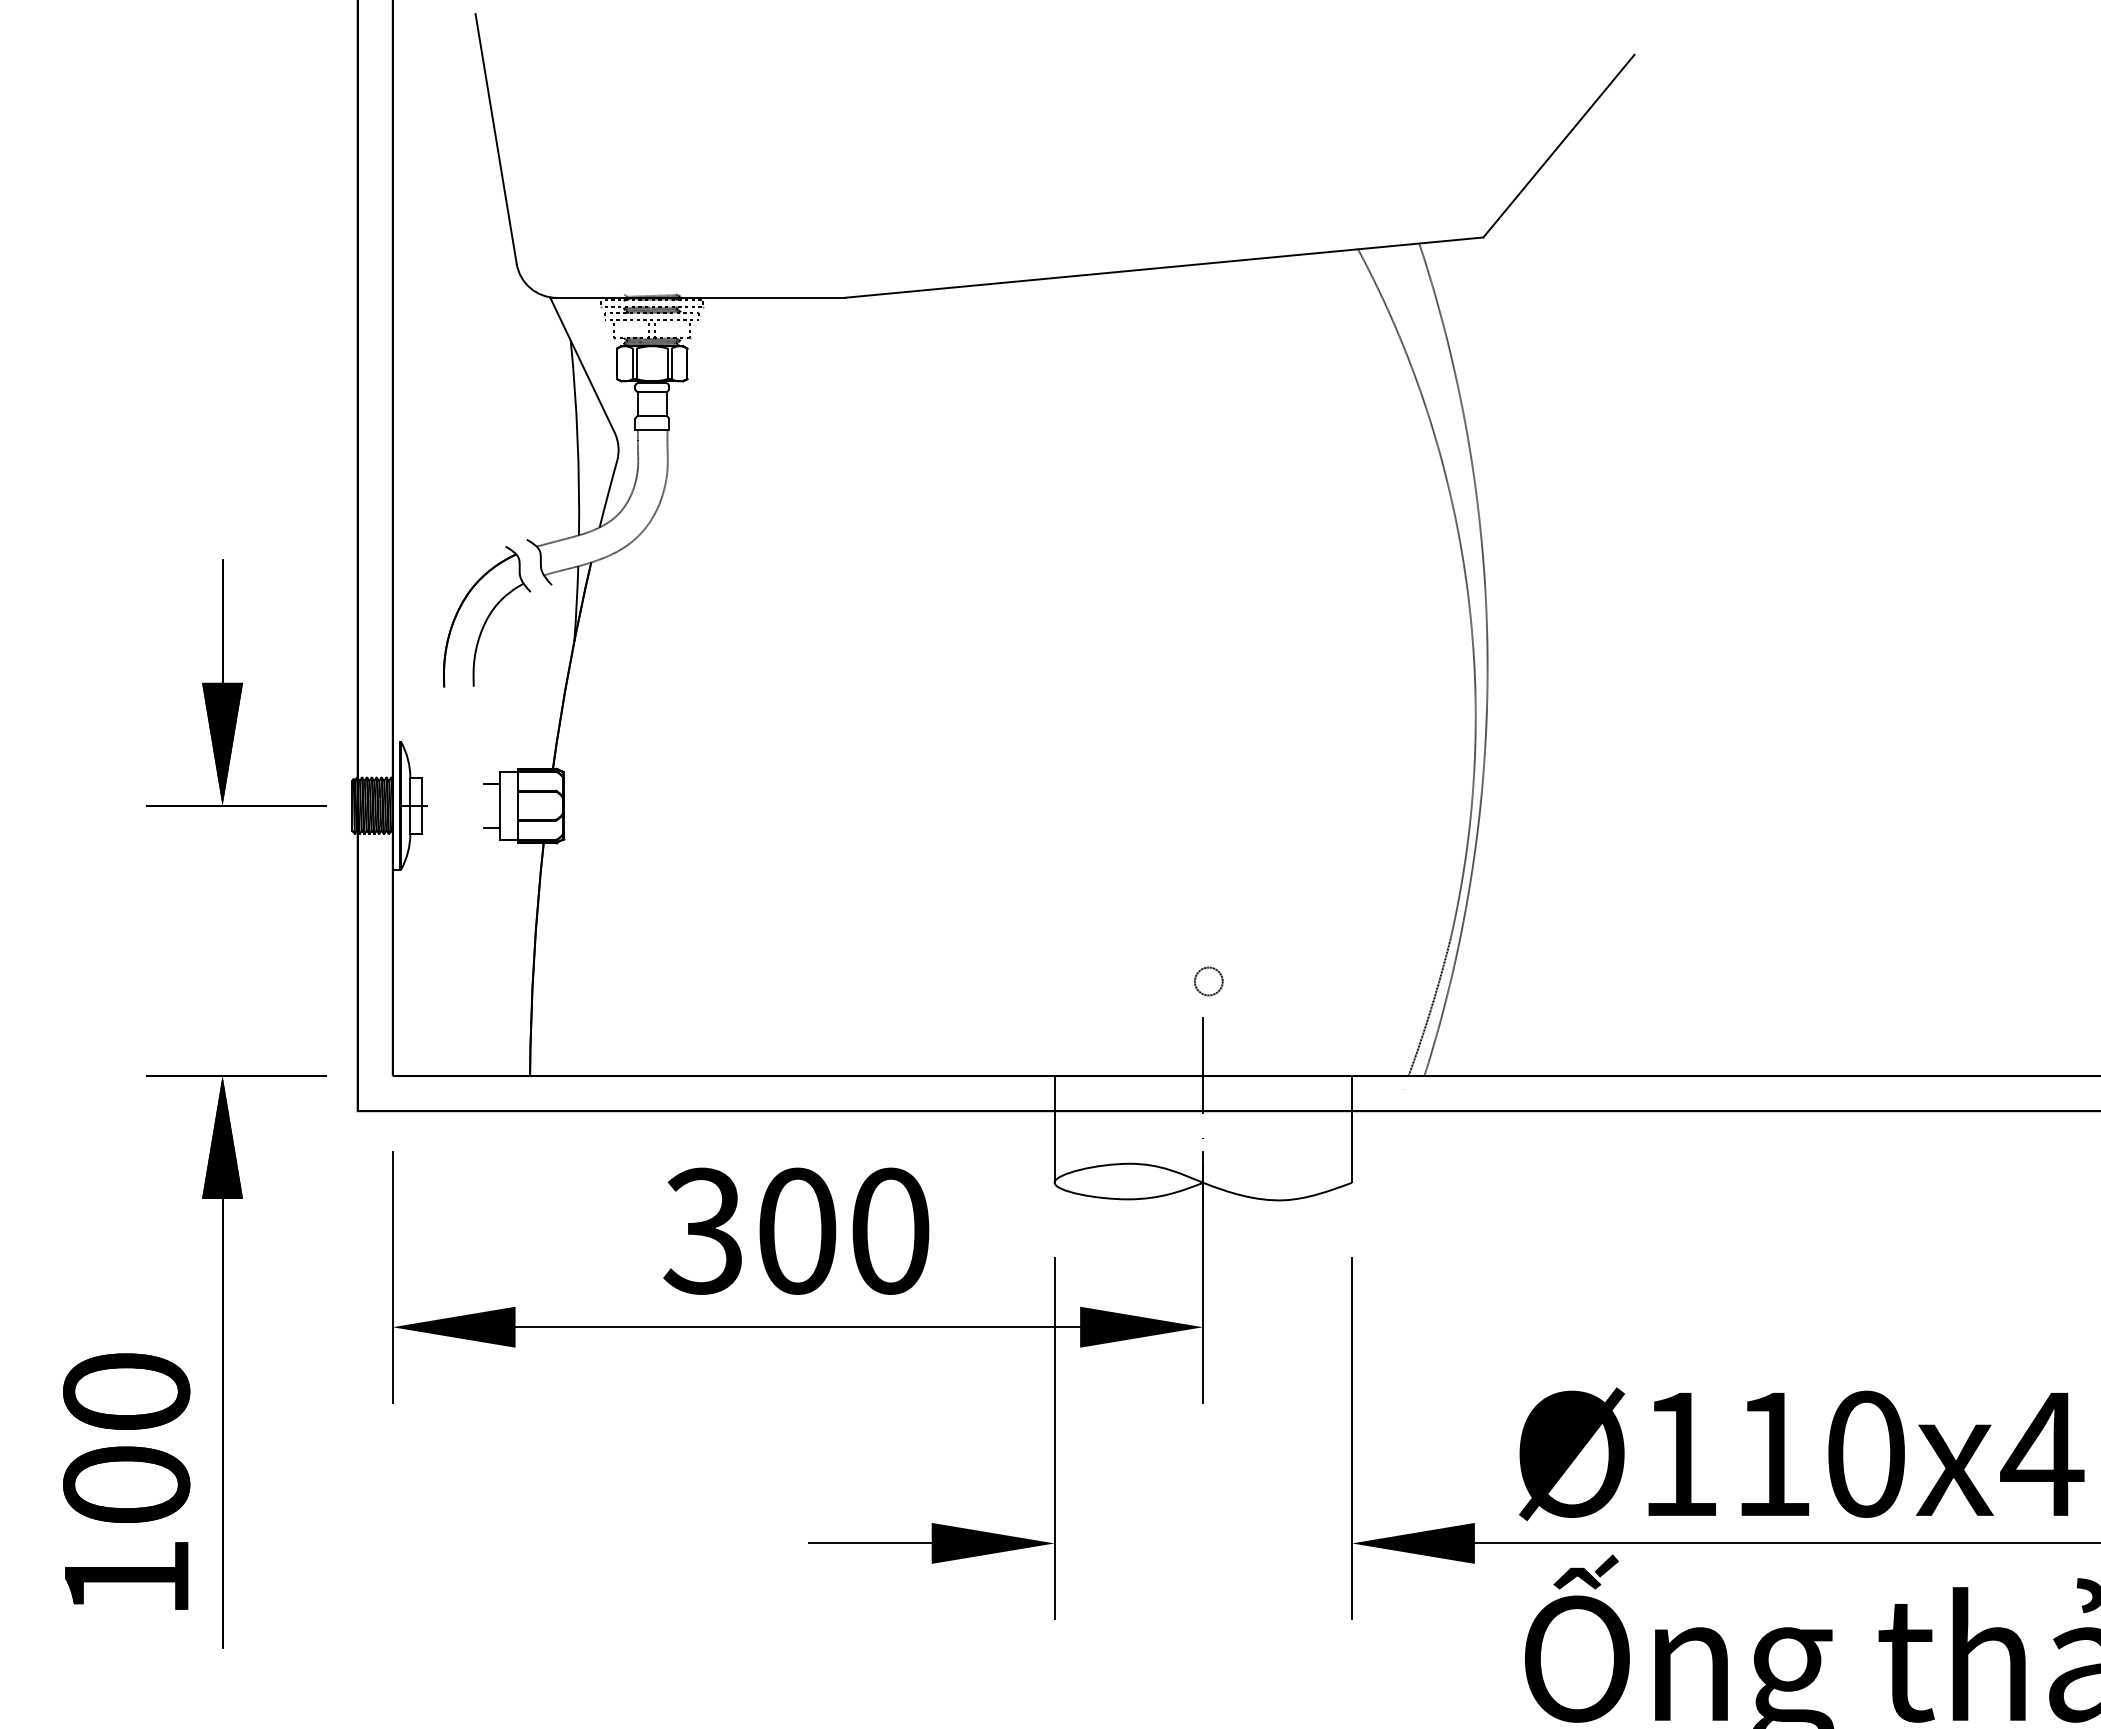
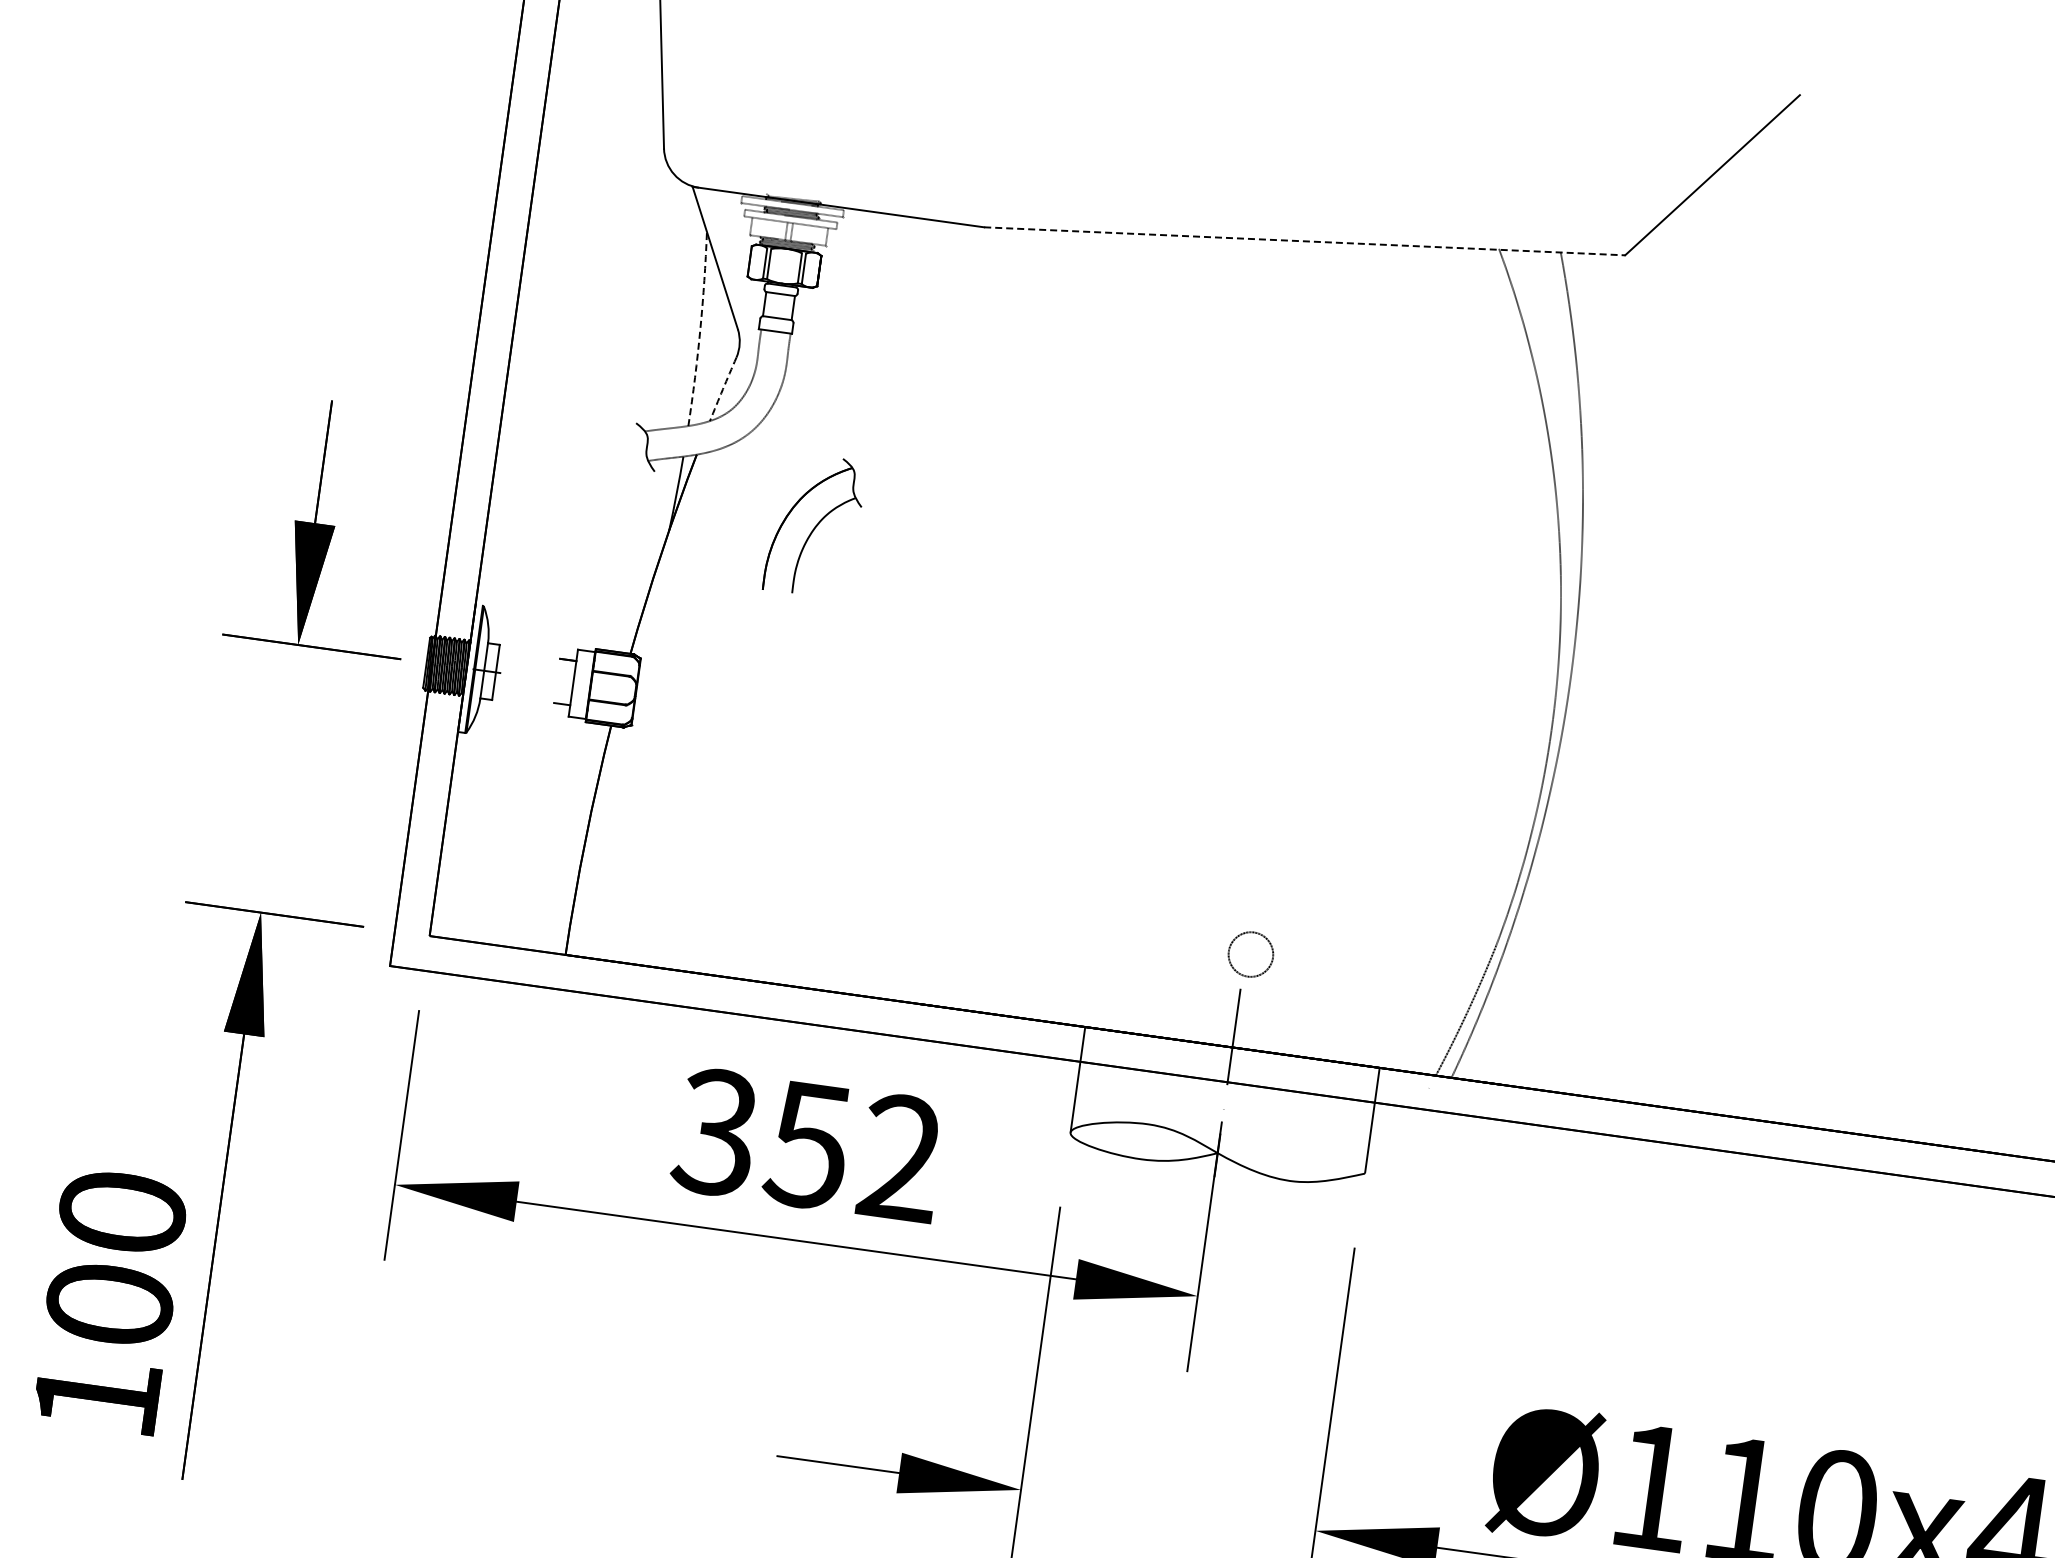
line: (1164, 267) -> (1305, 241), solid -> dashed
arc: (577, 437) -> (700, 328), solid -> dashed
arc: (608, 494) -> (723, 389), solid -> dashed
part: (487, 616) -> (815, 525), moved
circle: (1208, 981) -> (1250, 954), size x1.6
text: (842, 1230) -> (853, 1150), 300 -> 352

